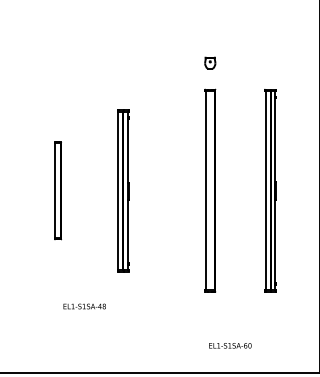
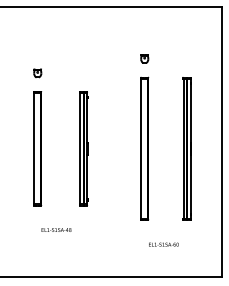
part: (57, 83) -> (37, 73), added
part: (57, 190) -> (37, 148), size x1.67
text: (229, 345) -> (163, 244), moved

